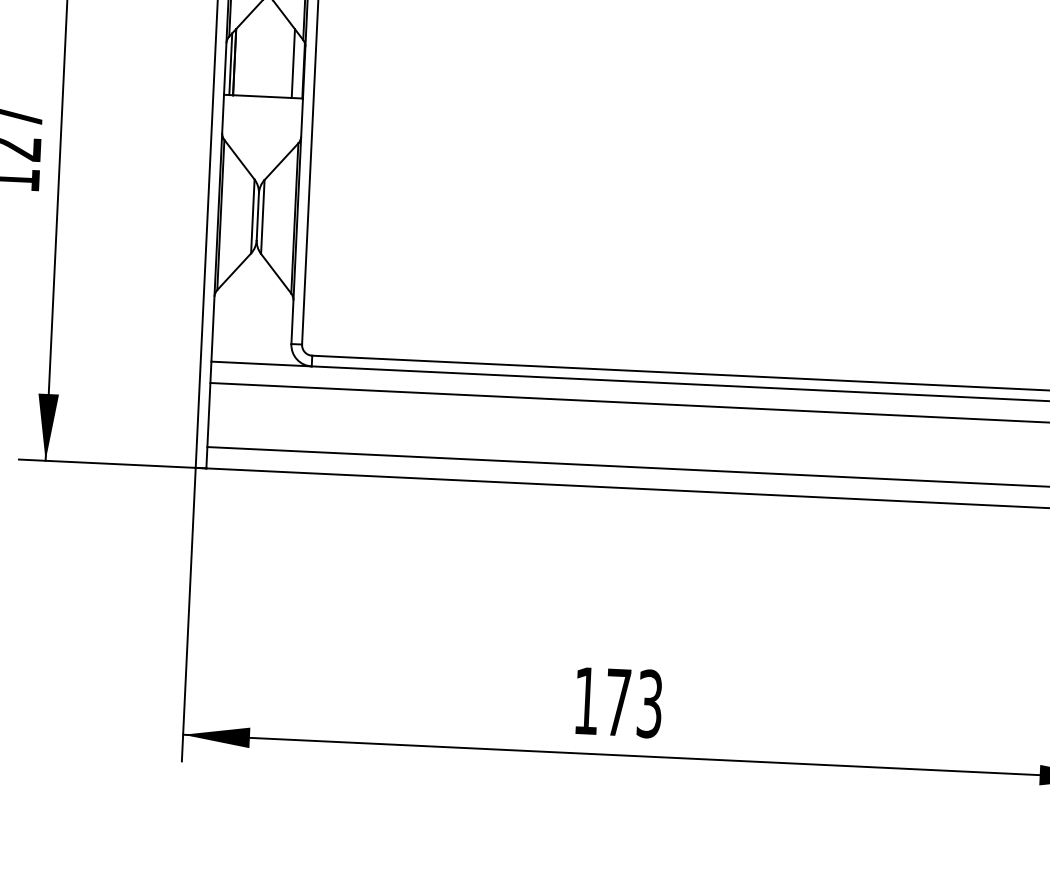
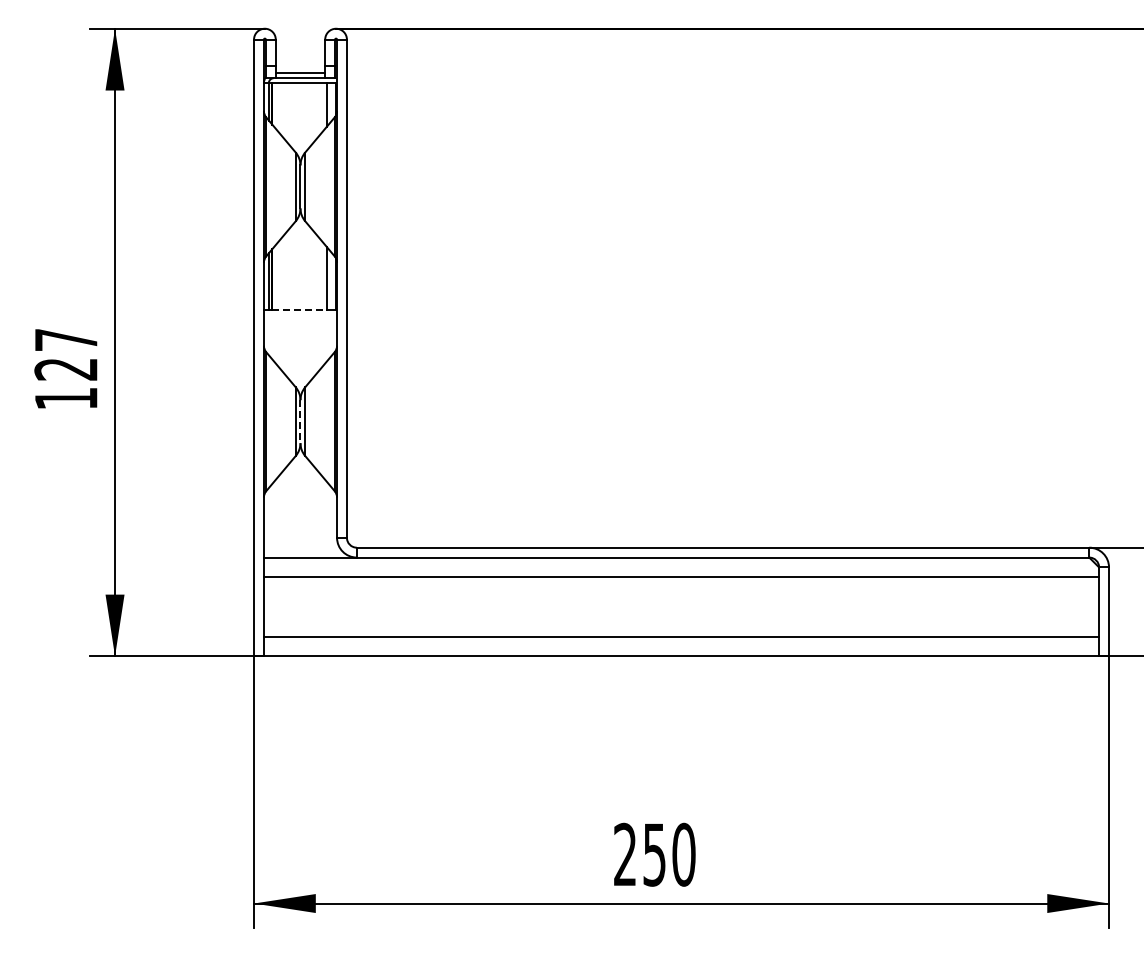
line: (263, 96) -> (300, 310), solid -> dashed
line: (257, 216) -> (300, 421), solid -> dashed
text: (618, 702) -> (654, 854), 173 -> 250

